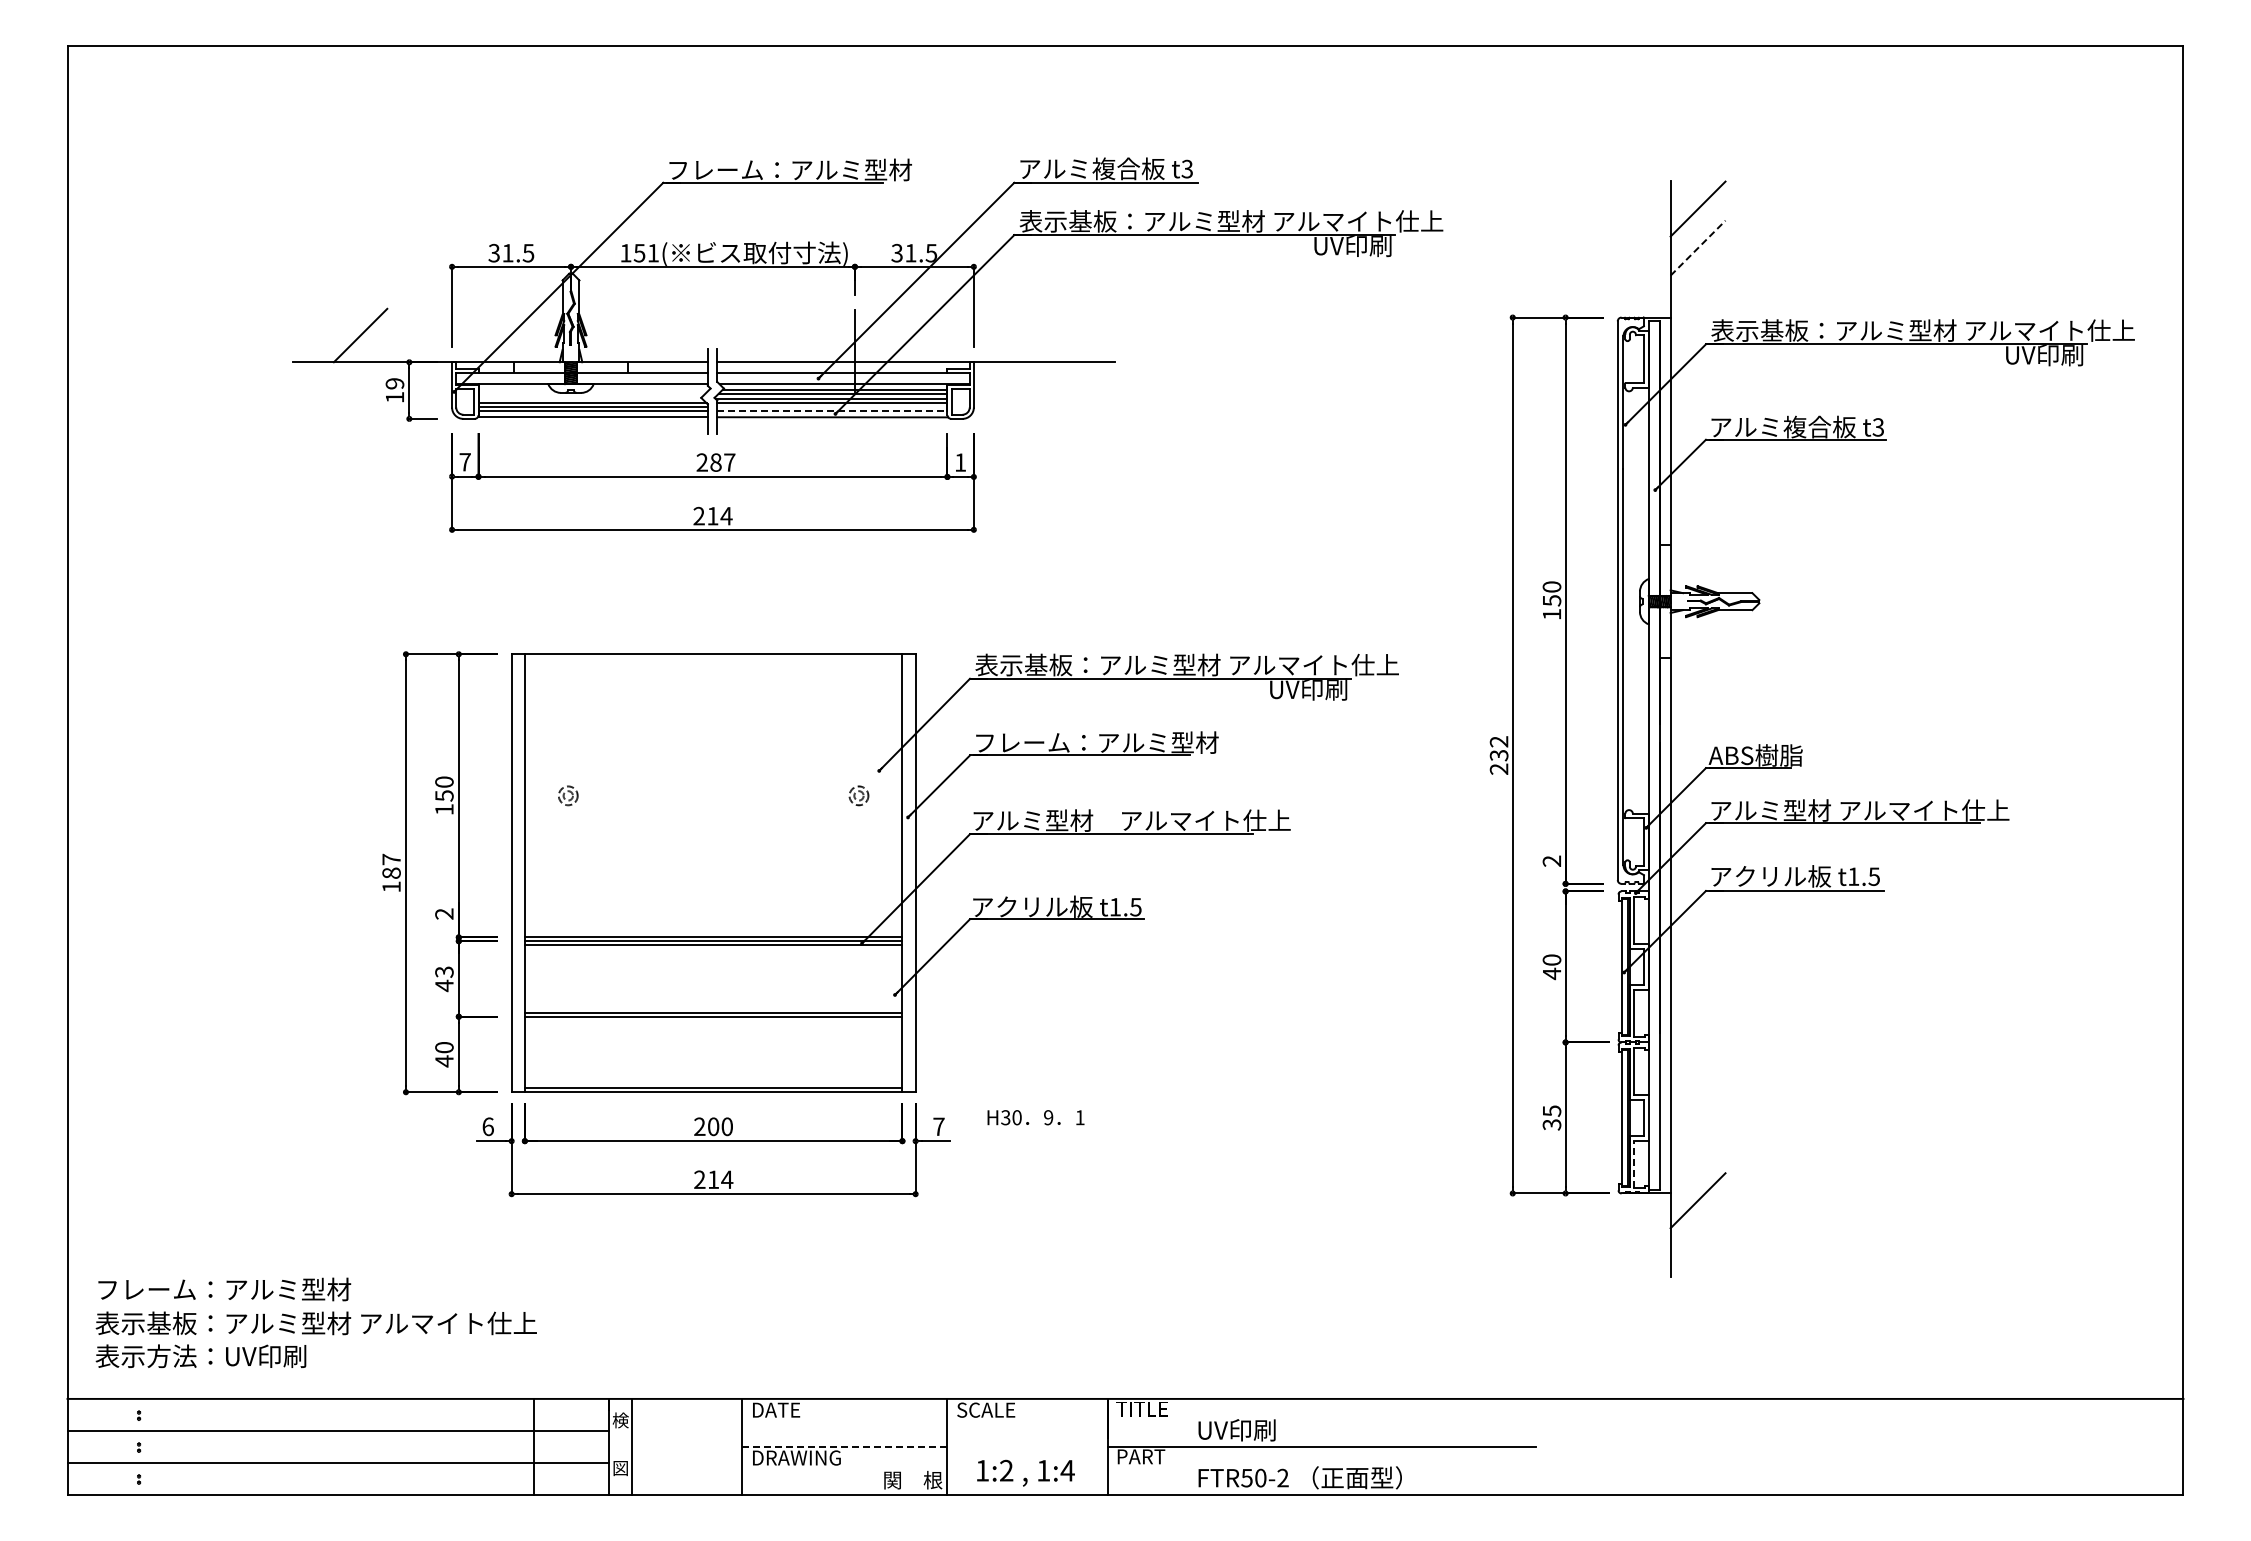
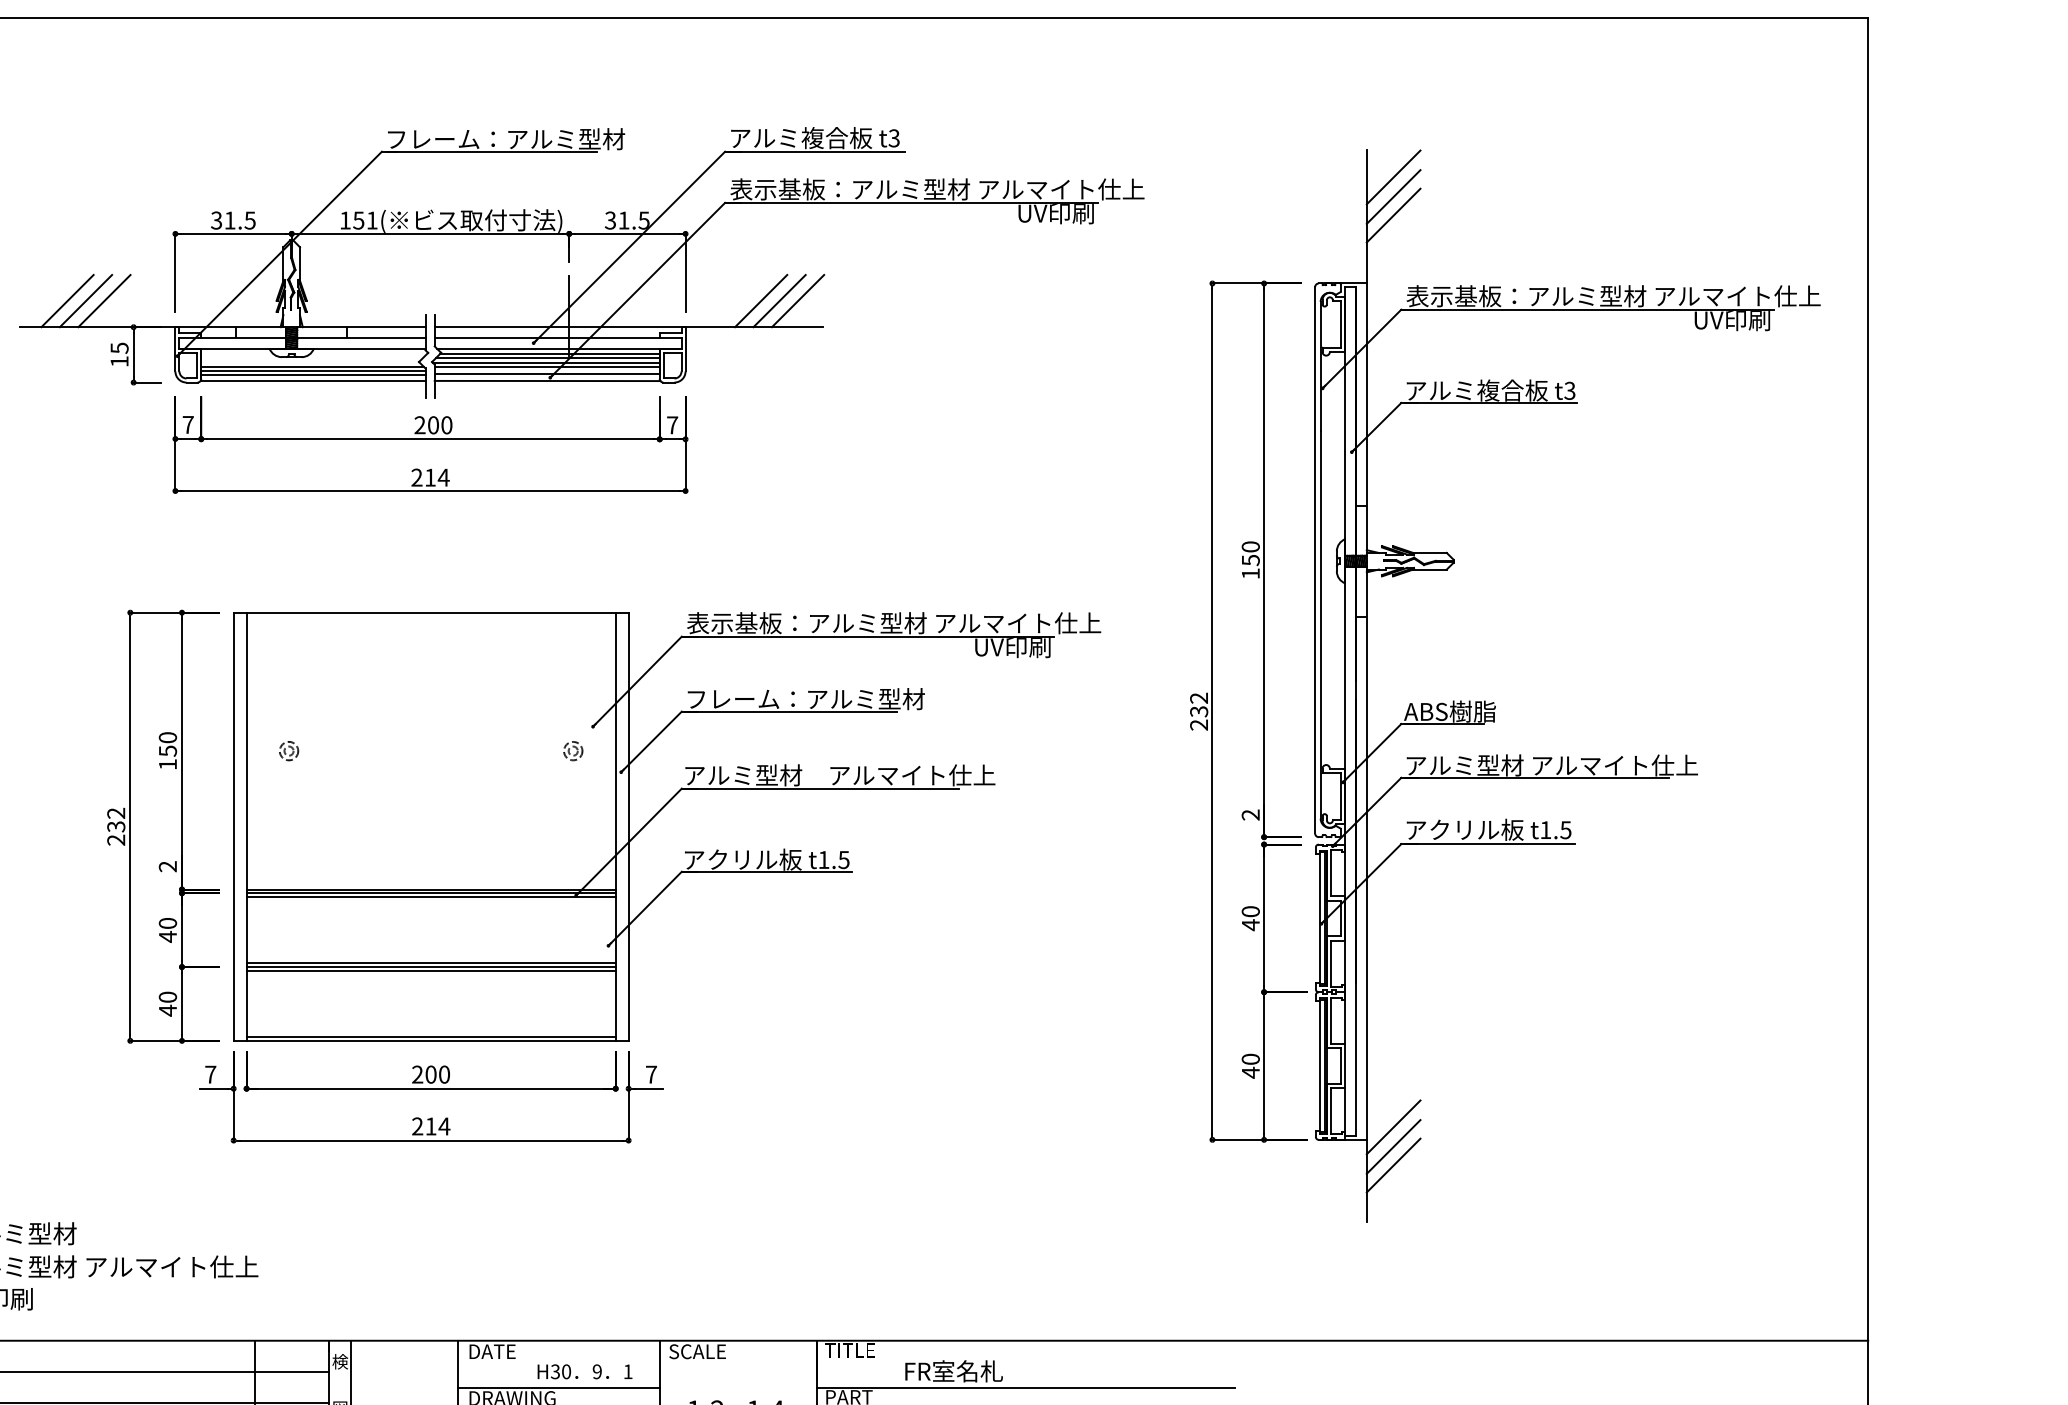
line: (1697, 228) -> (1393, 196), added
line: (1698, 248) -> (1394, 215), dashed -> solid
line: (341, 335) -> (67, 301), added
line: (379, 335) -> (104, 301), added
line: (1050, 335) -> (760, 301), added
line: (1069, 335) -> (779, 301), added
line: (1088, 335) -> (797, 301), added
text: (394, 383) -> (119, 347), 19 -> 15
line: (832, 410) -> (547, 374), dashed -> solid
text: (722, 462) -> (439, 425), 287 -> 200
text: (960, 462) -> (672, 425), 1 -> 7
text: (391, 872) -> (116, 826), 187 -> 232
text: (444, 971) -> (168, 922), 43 -> 40
line: (713, 1020) -> (431, 970), added
text: (1035, 1117) -> (584, 1371), moved
text: (1551, 1118) -> (1250, 1066), 35 -> 40
text: (487, 1126) -> (210, 1074), 6 -> 7
line: (1634, 1164) -> (1331, 1111), dashed -> solid
line: (1697, 1180) -> (1393, 1127), added
line: (1697, 1219) -> (1393, 1165), added
text: (1248, 1429) -> (954, 1370), UV印刷 -> FR室名札
line: (844, 1446) -> (559, 1387), dashed -> solid

